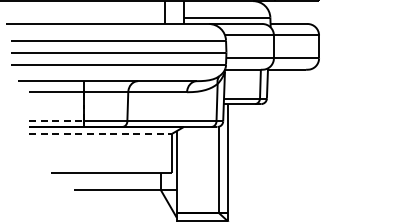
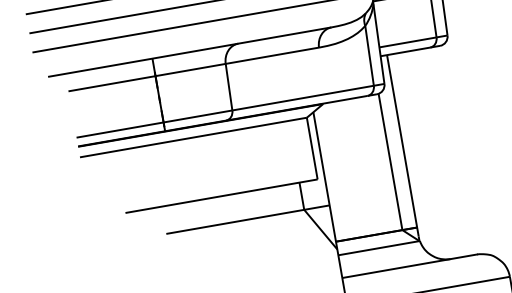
line: (57, 121) -> (121, 129), dashed -> solid
line: (101, 133) -> (194, 136), dashed -> solid

